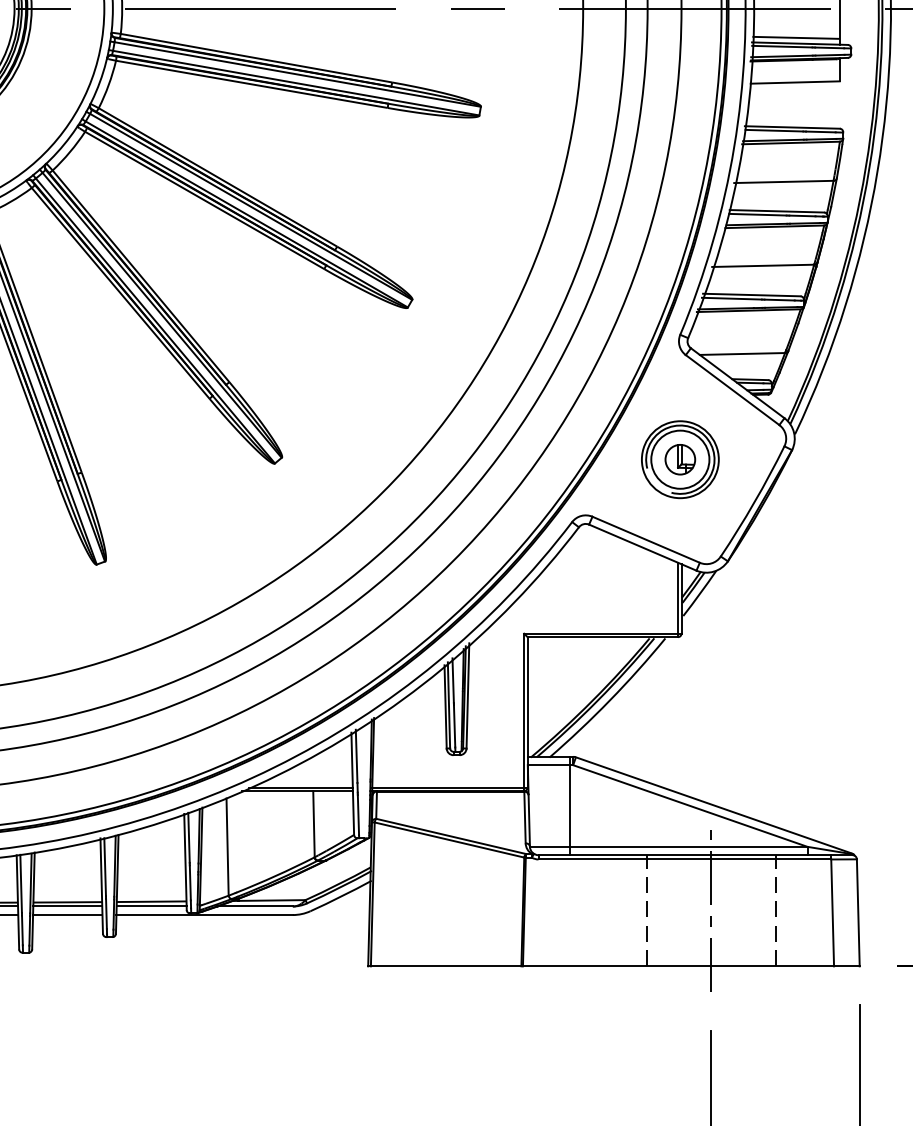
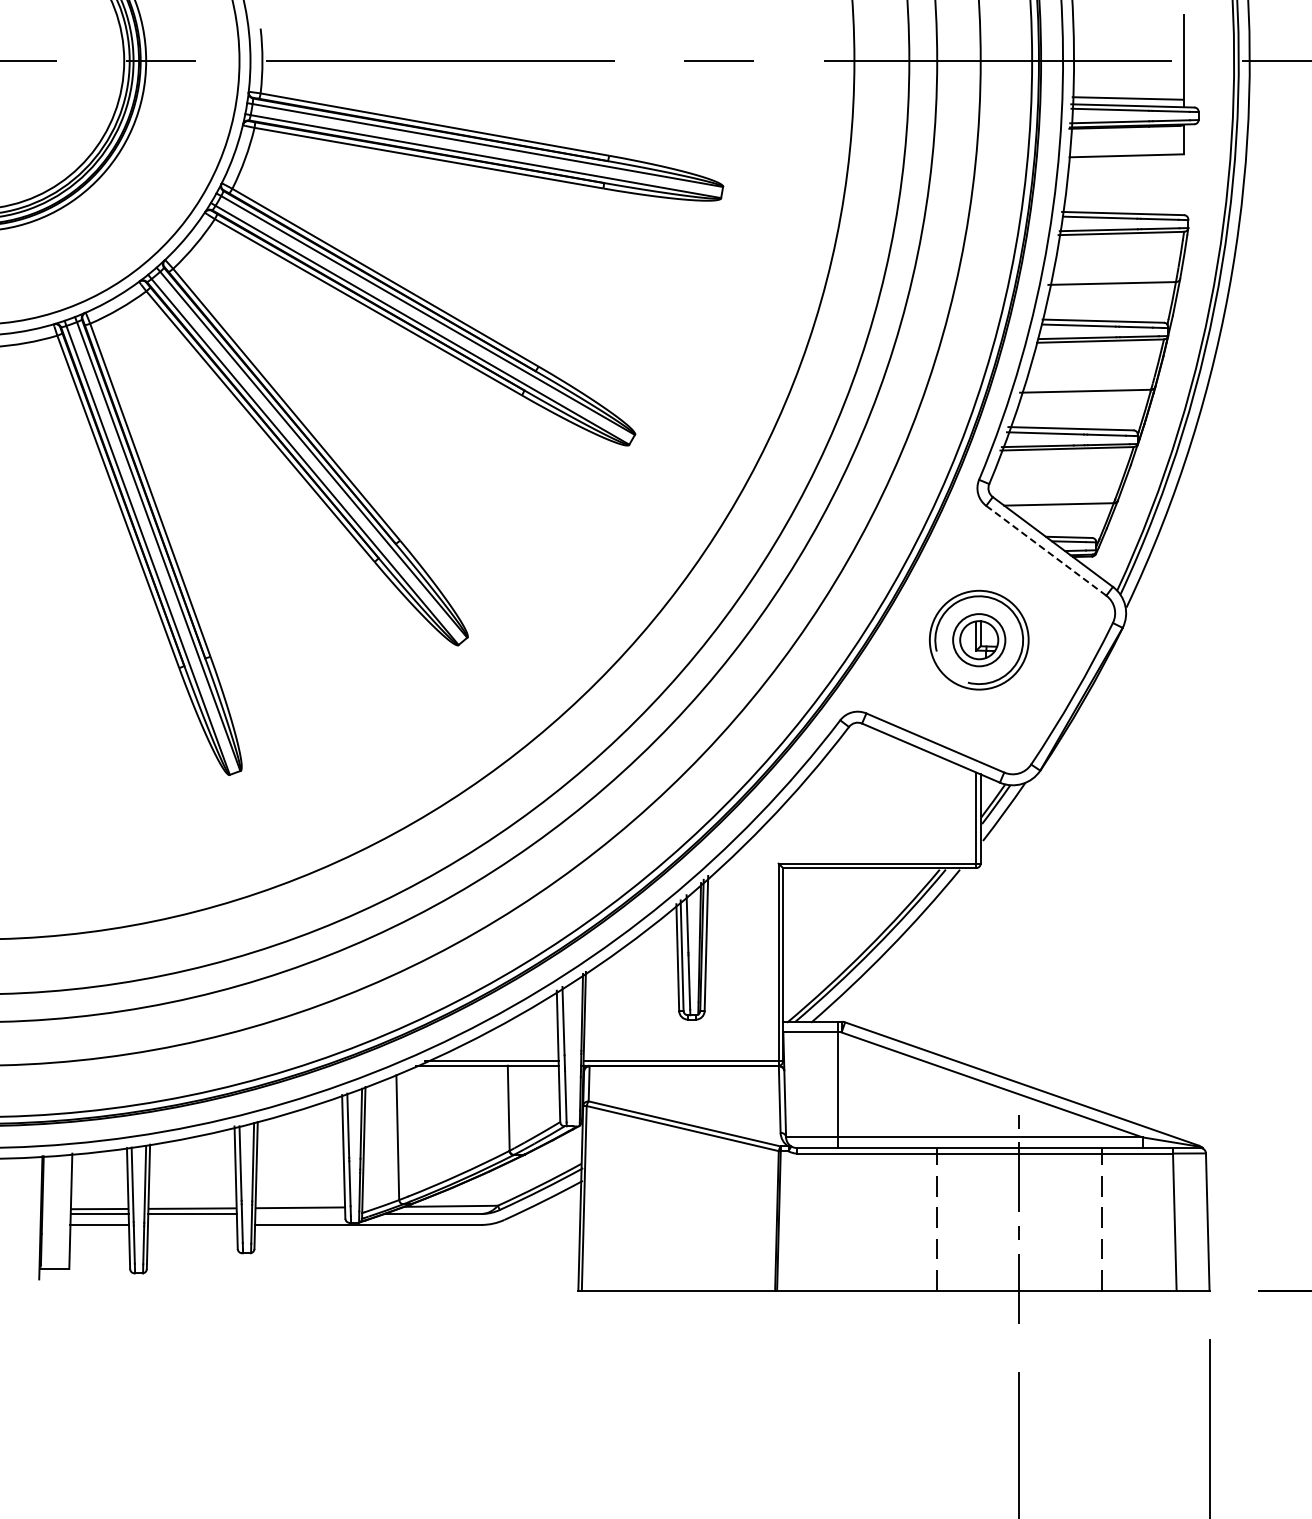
line: (731, 389) -> (1045, 550), solid -> dashed
circle: (679, 459) -> (978, 639), size x0.7
line: (151, 906) -> (300, 1213), removed
line: (67, 914) -> (192, 1224), removed

